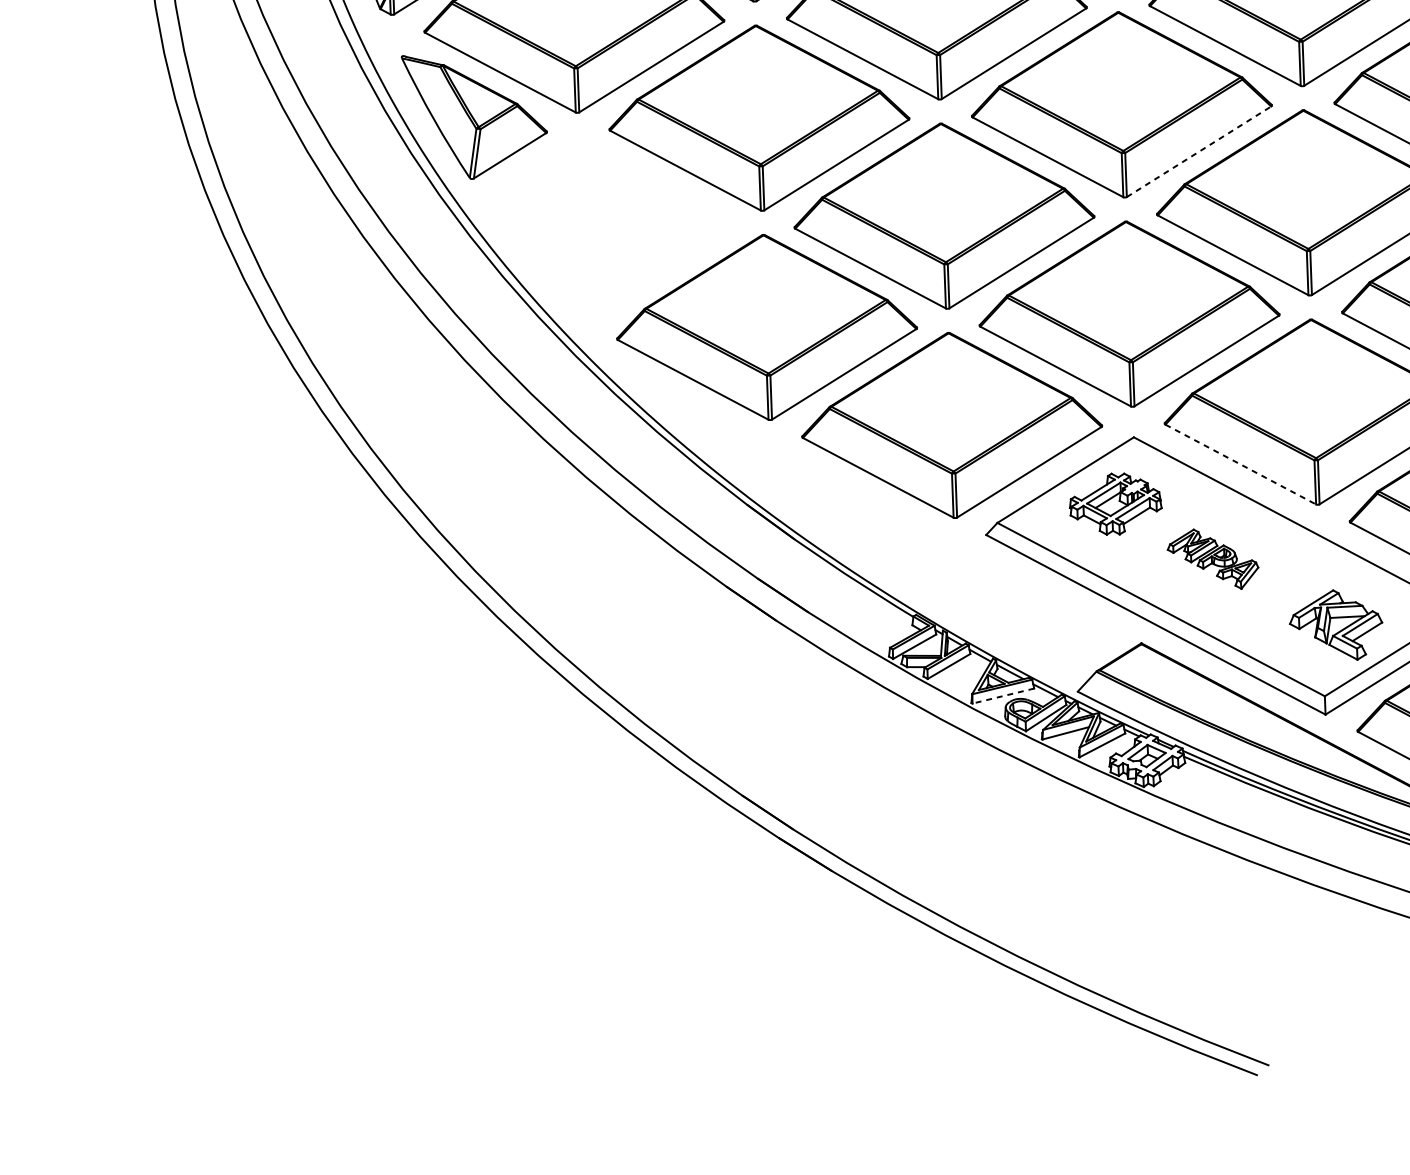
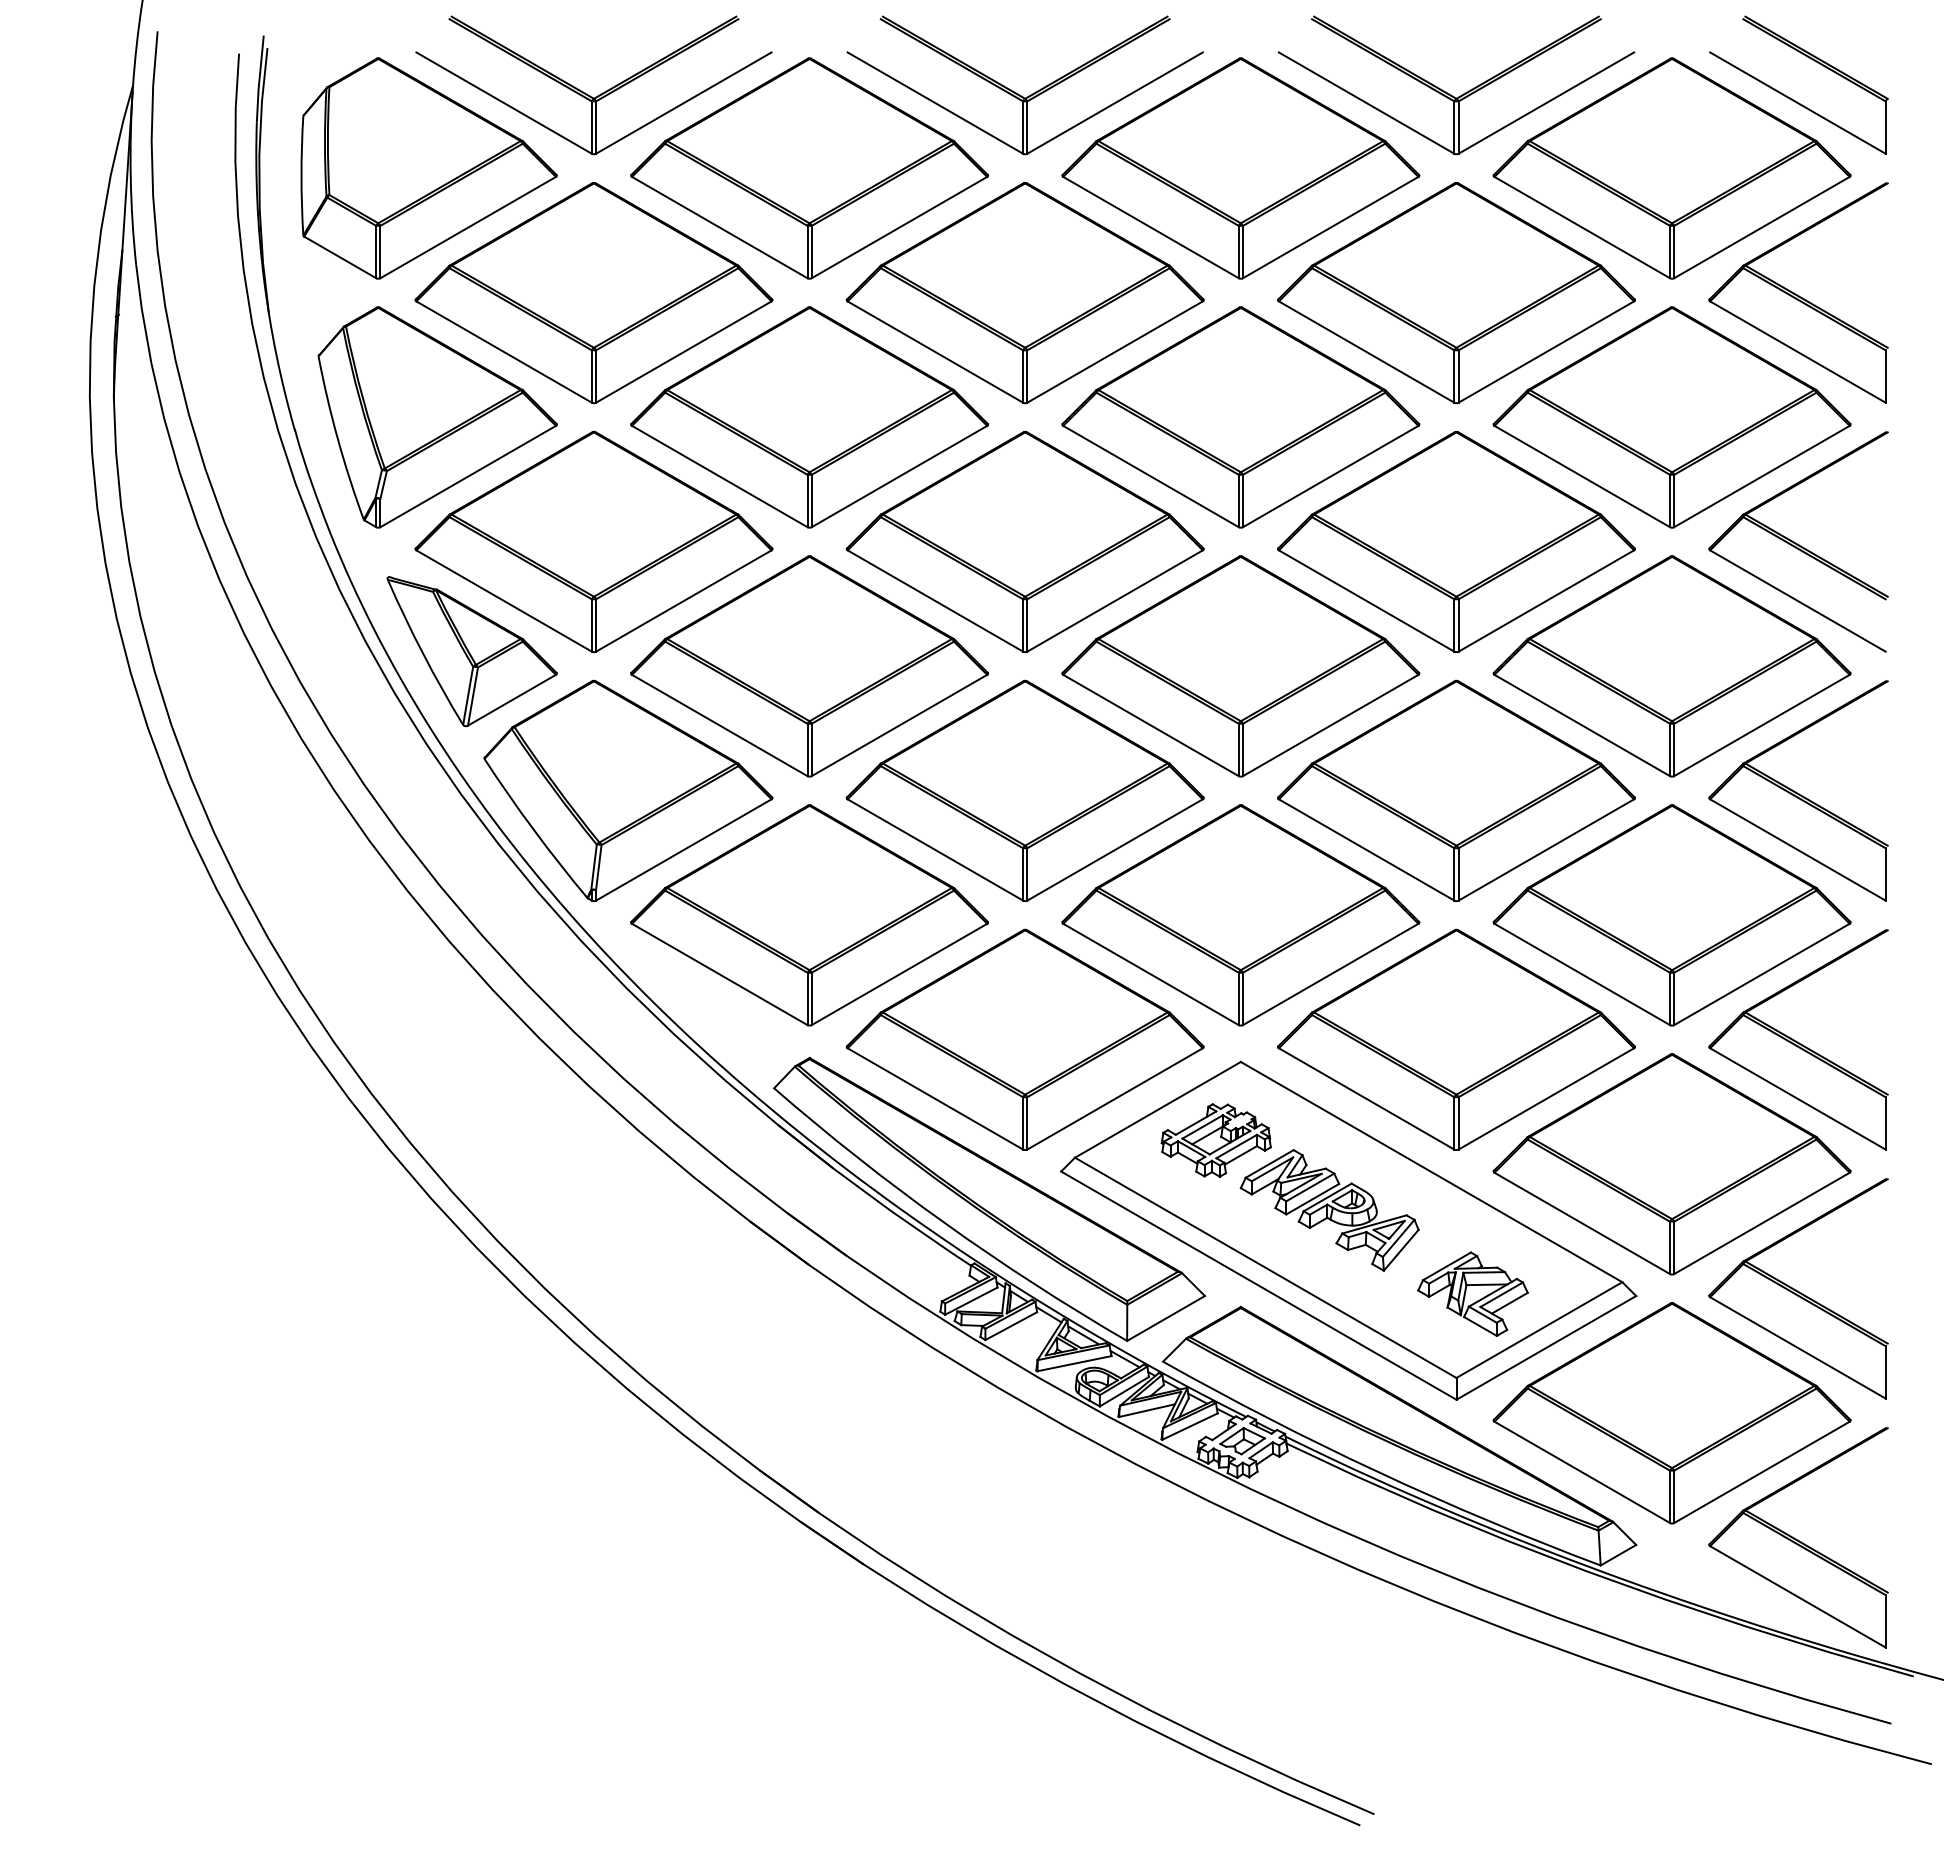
line: (1199, 151) -> (1331, 725), dashed -> solid
part: (610, 228) -> (628, 790), added
line: (1241, 464) -> (1367, 1099), dashed -> solid
part: (926, 559) -> (989, 1198), added
part: (1212, 559) -> (1329, 1210), size x1.67
line: (1003, 695) -> (1074, 1363), dashed -> solid

